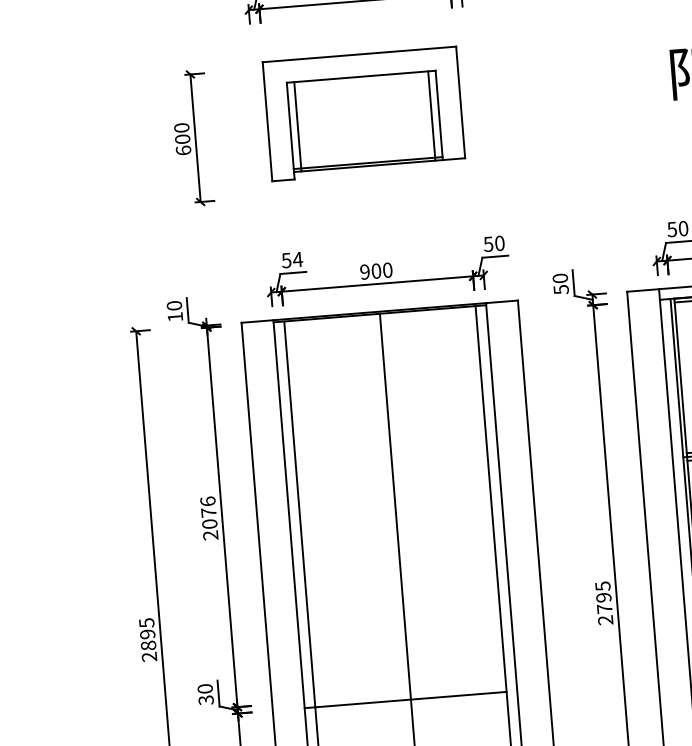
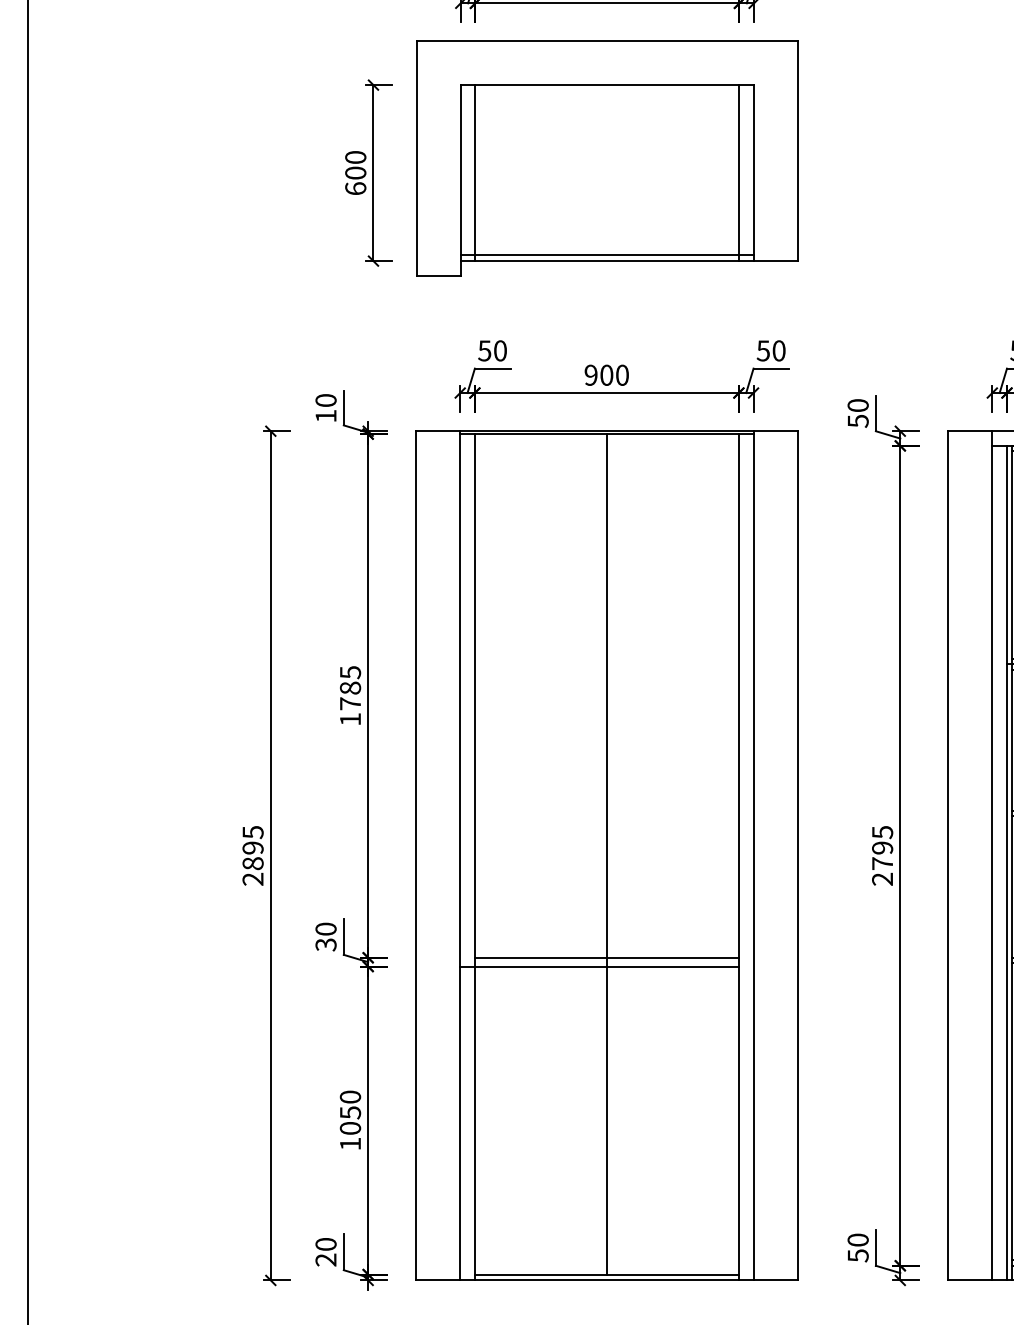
part: (364, 114) -> (607, 158), size x1.43
text: (297, 259) -> (500, 350), 54 -> 50
text: (209, 518) -> (350, 695), 2076 -> 1785
line: (410, 693) -> (606, 957), added

